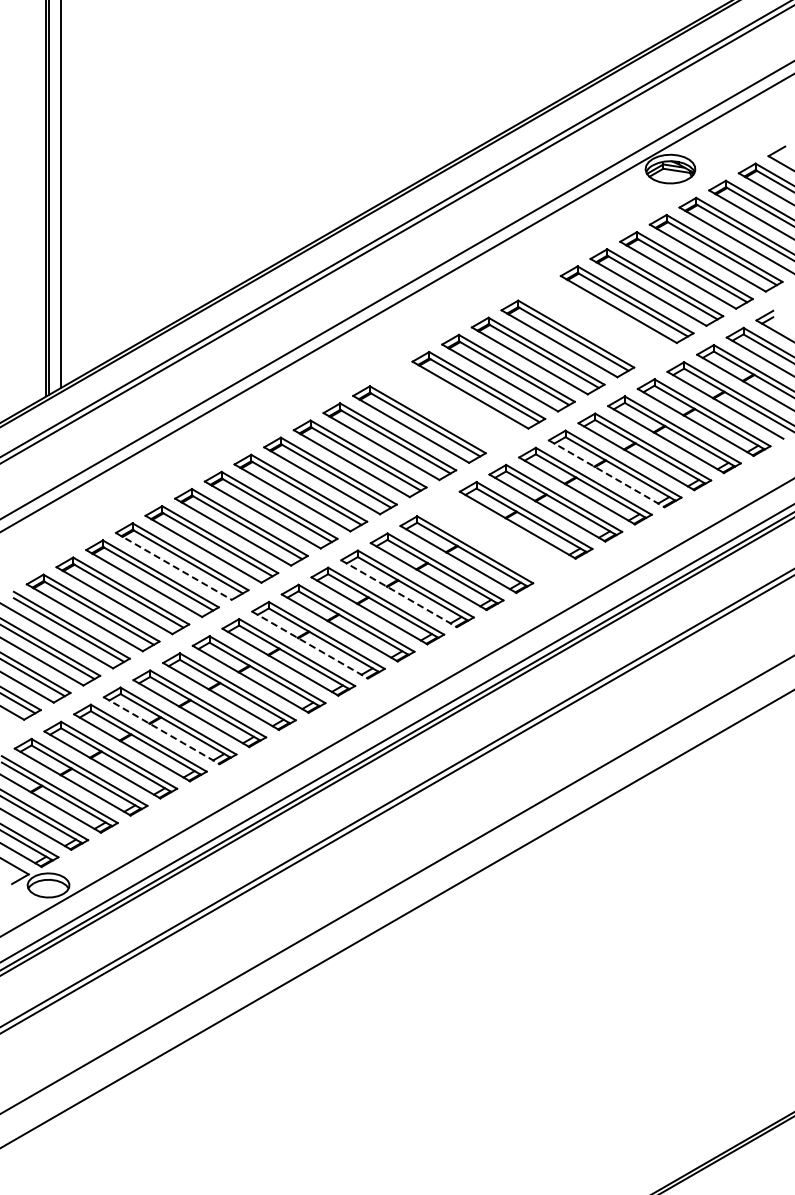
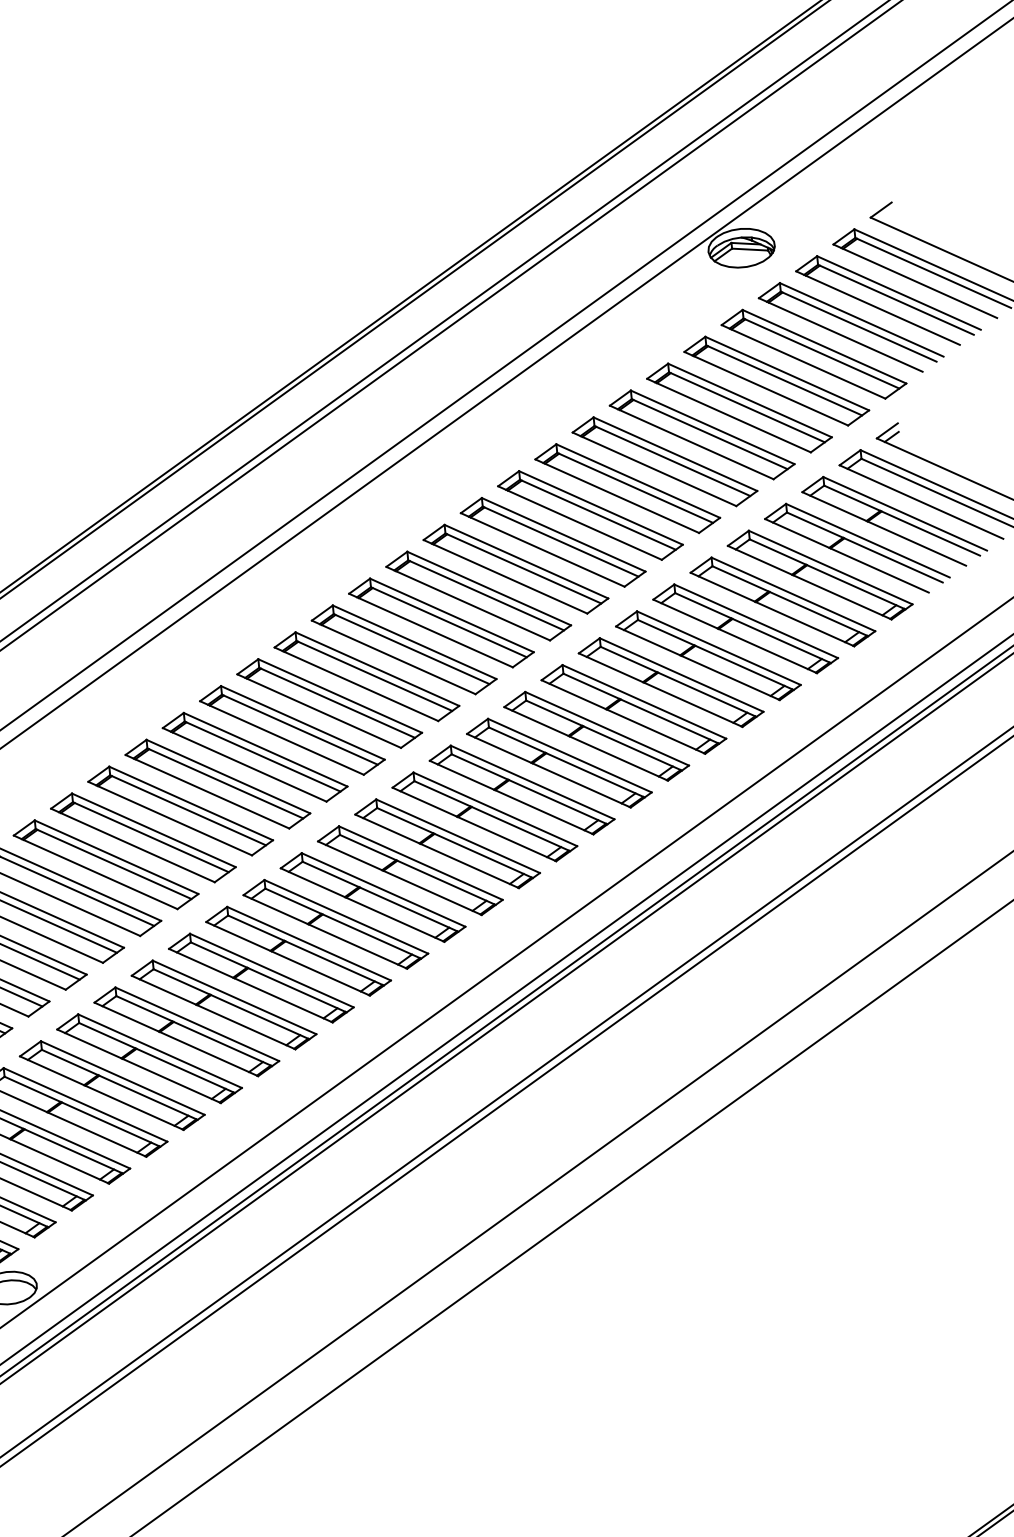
part: (597, 321) -> (664, 461), added
part: (448, 407) -> (477, 596), added
line: (606, 473) -> (697, 662), dashed -> solid
part: (496, 537) -> (559, 763), added
line: (173, 566) -> (132, 845), dashed -> solid
line: (399, 593) -> (437, 851), dashed -> solid
line: (310, 645) -> (325, 932), dashed -> solid
line: (161, 730) -> (138, 1066), dashed -> solid

